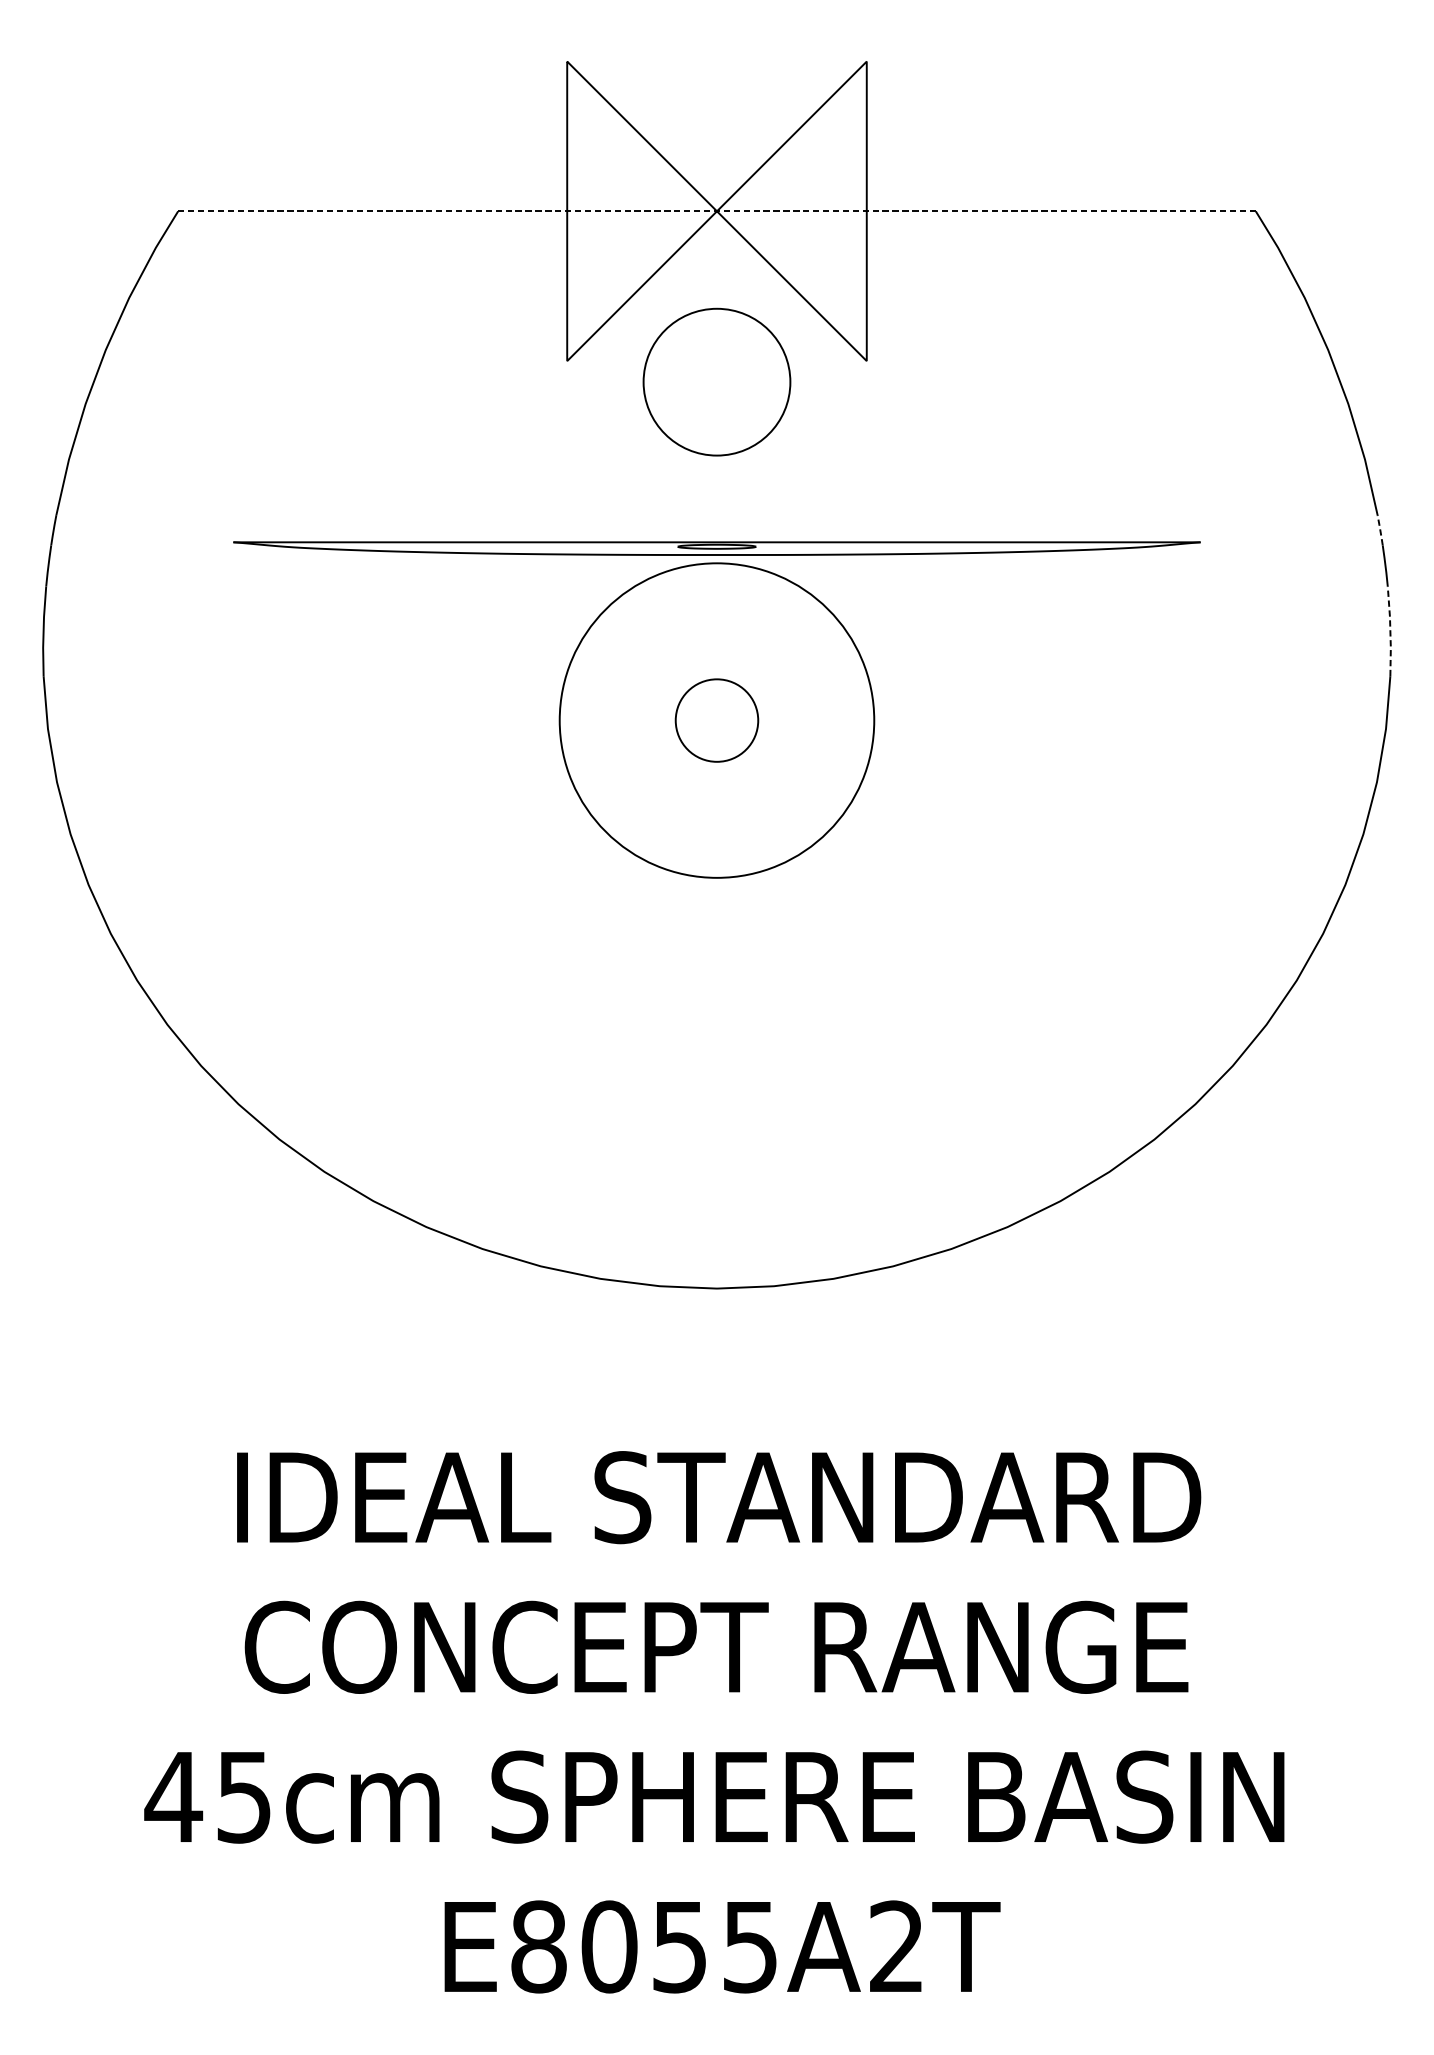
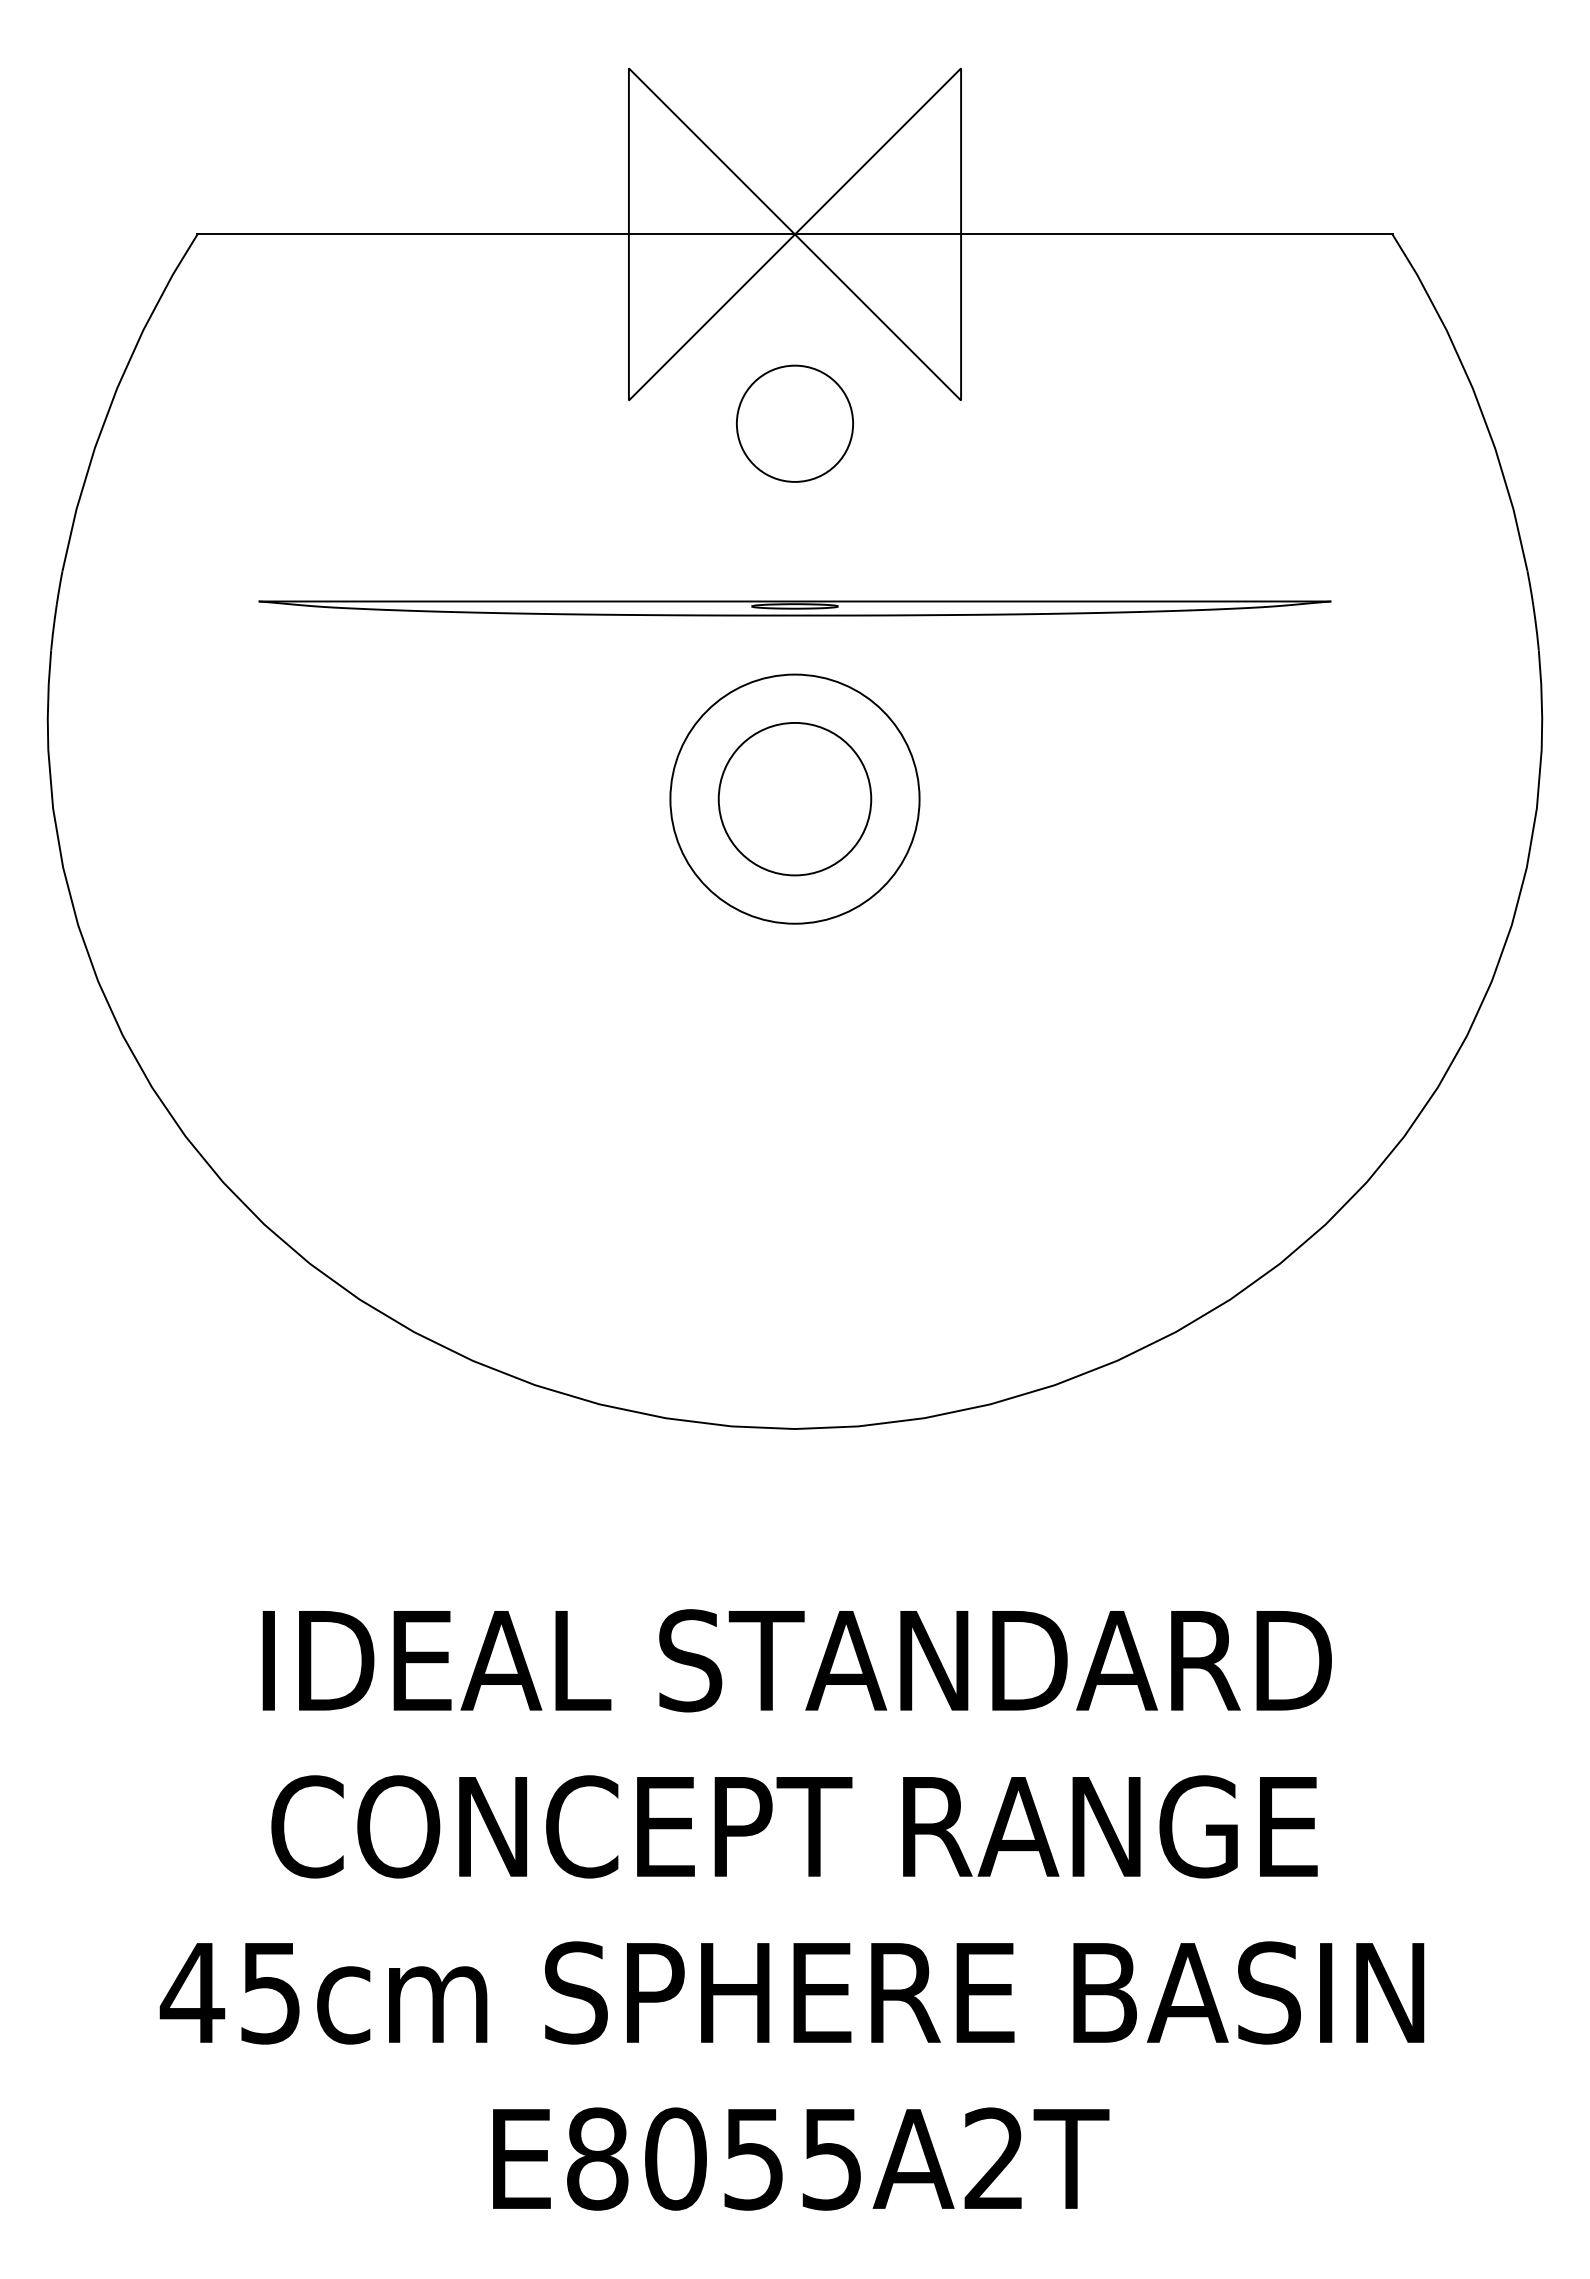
line: (717, 211) -> (795, 234), dashed -> solid
circle: (716, 381) -> (794, 423), size x0.71
line: (1380, 529) -> (1530, 587), dashed -> solid
line: (1390, 630) -> (1541, 699), dashed -> solid
circle: (716, 719) -> (794, 798), size x0.71
circle: (716, 719) -> (794, 798), size x1.67

